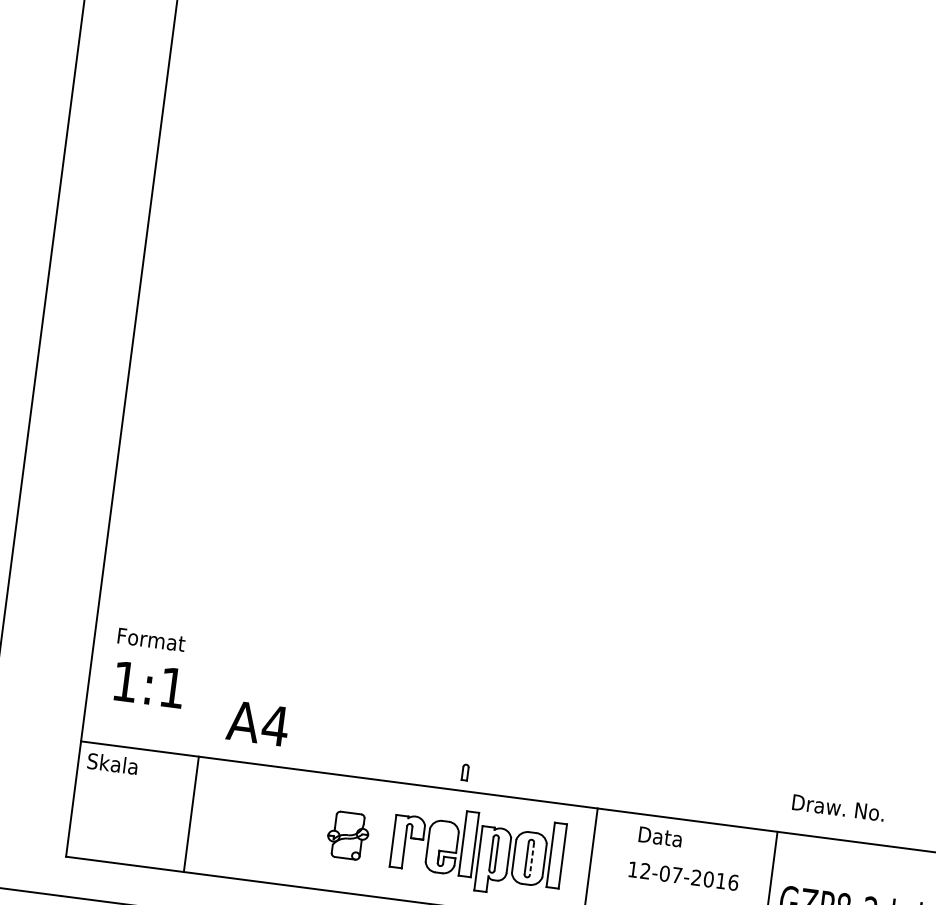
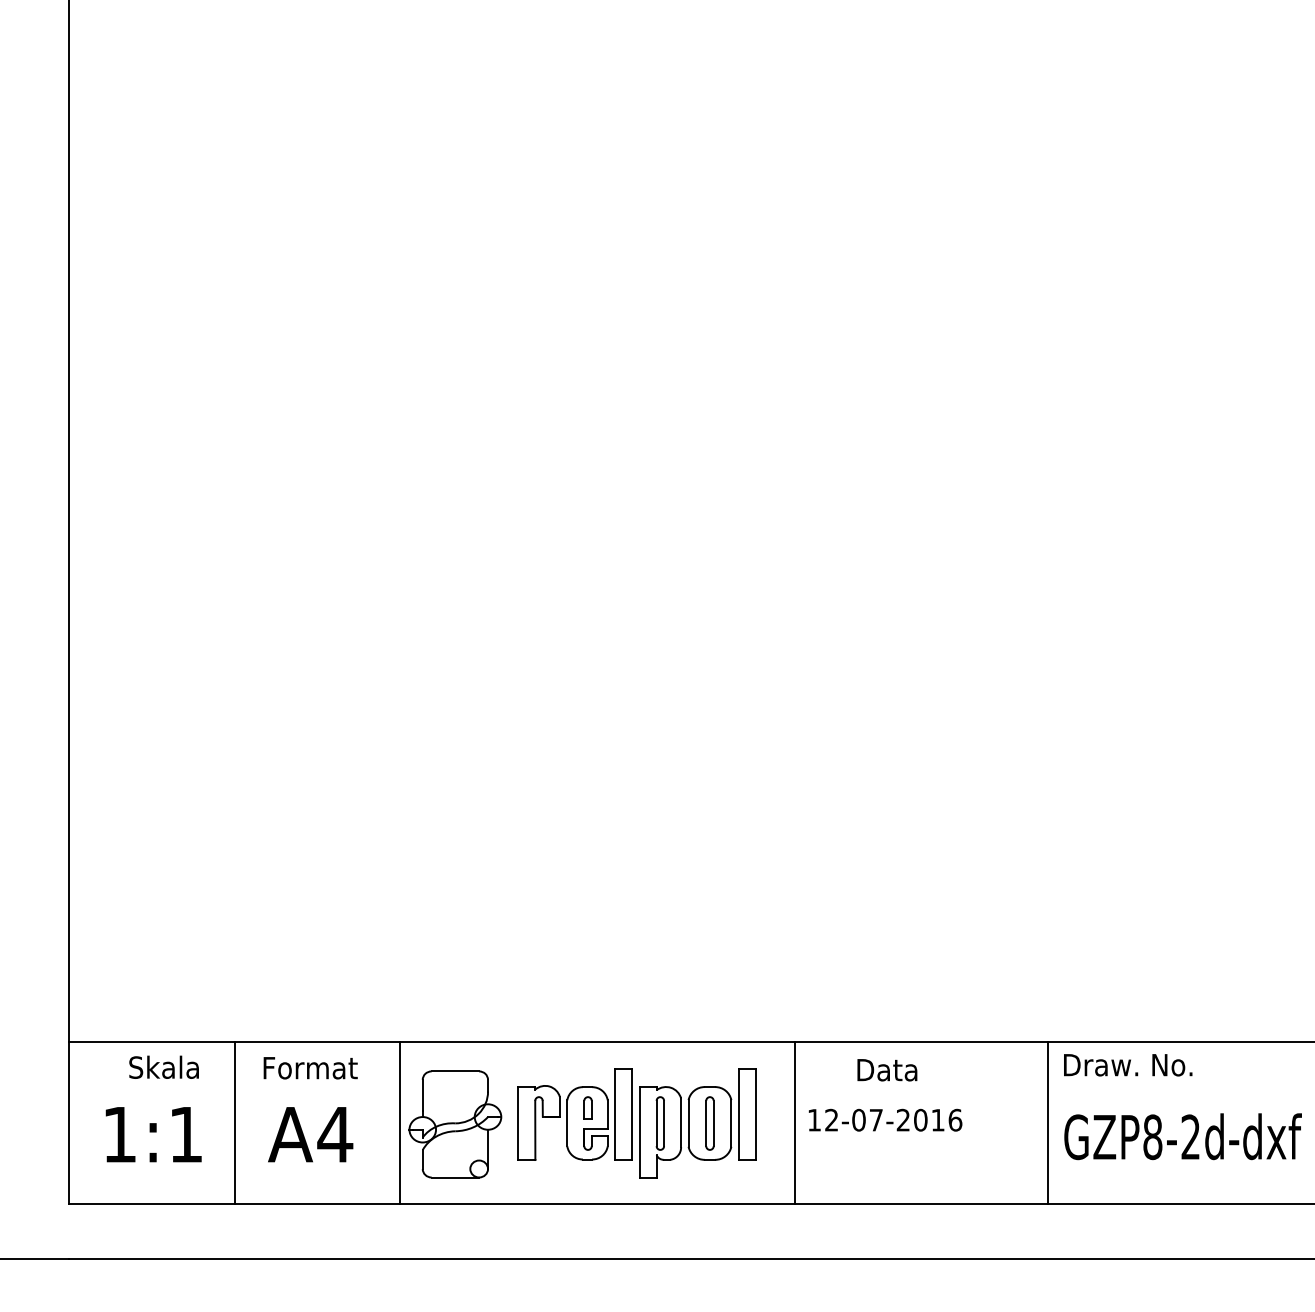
text: (151, 640) -> (310, 1068), moved
text: (149, 684) -> (153, 1134), moved
text: (257, 723) -> (310, 1134), moved
text: (112, 763) -> (163, 1066), moved
part: (465, 772) -> (587, 1107), moved
text: (838, 808) -> (1128, 1065), moved
line: (309, 829) -> (400, 1123), added
part: (348, 835) -> (455, 1124), size x1.67
line: (531, 858) -> (713, 1123), dashed -> solid
text: (683, 875) -> (885, 1119), moved

